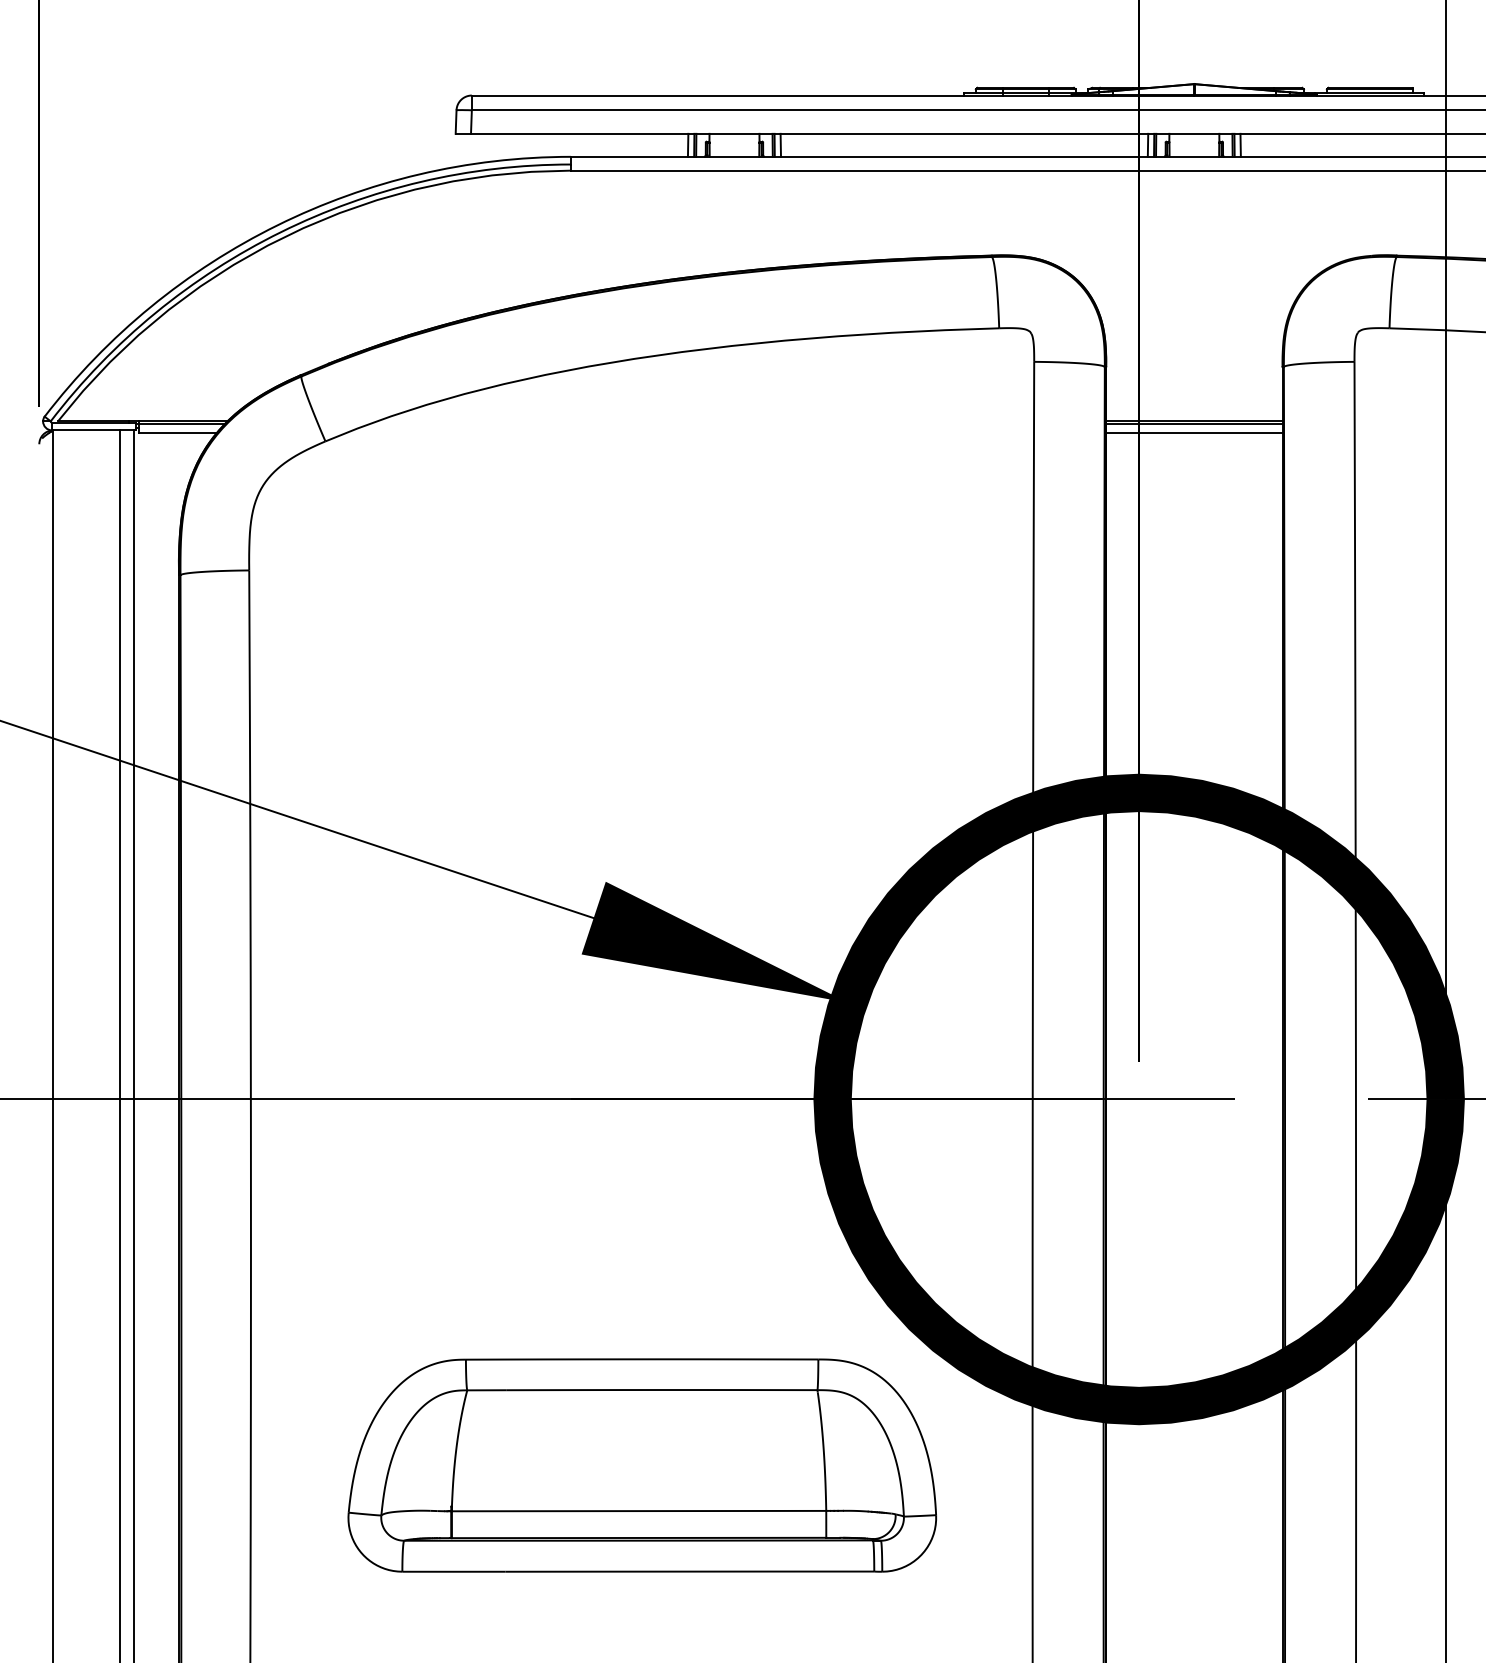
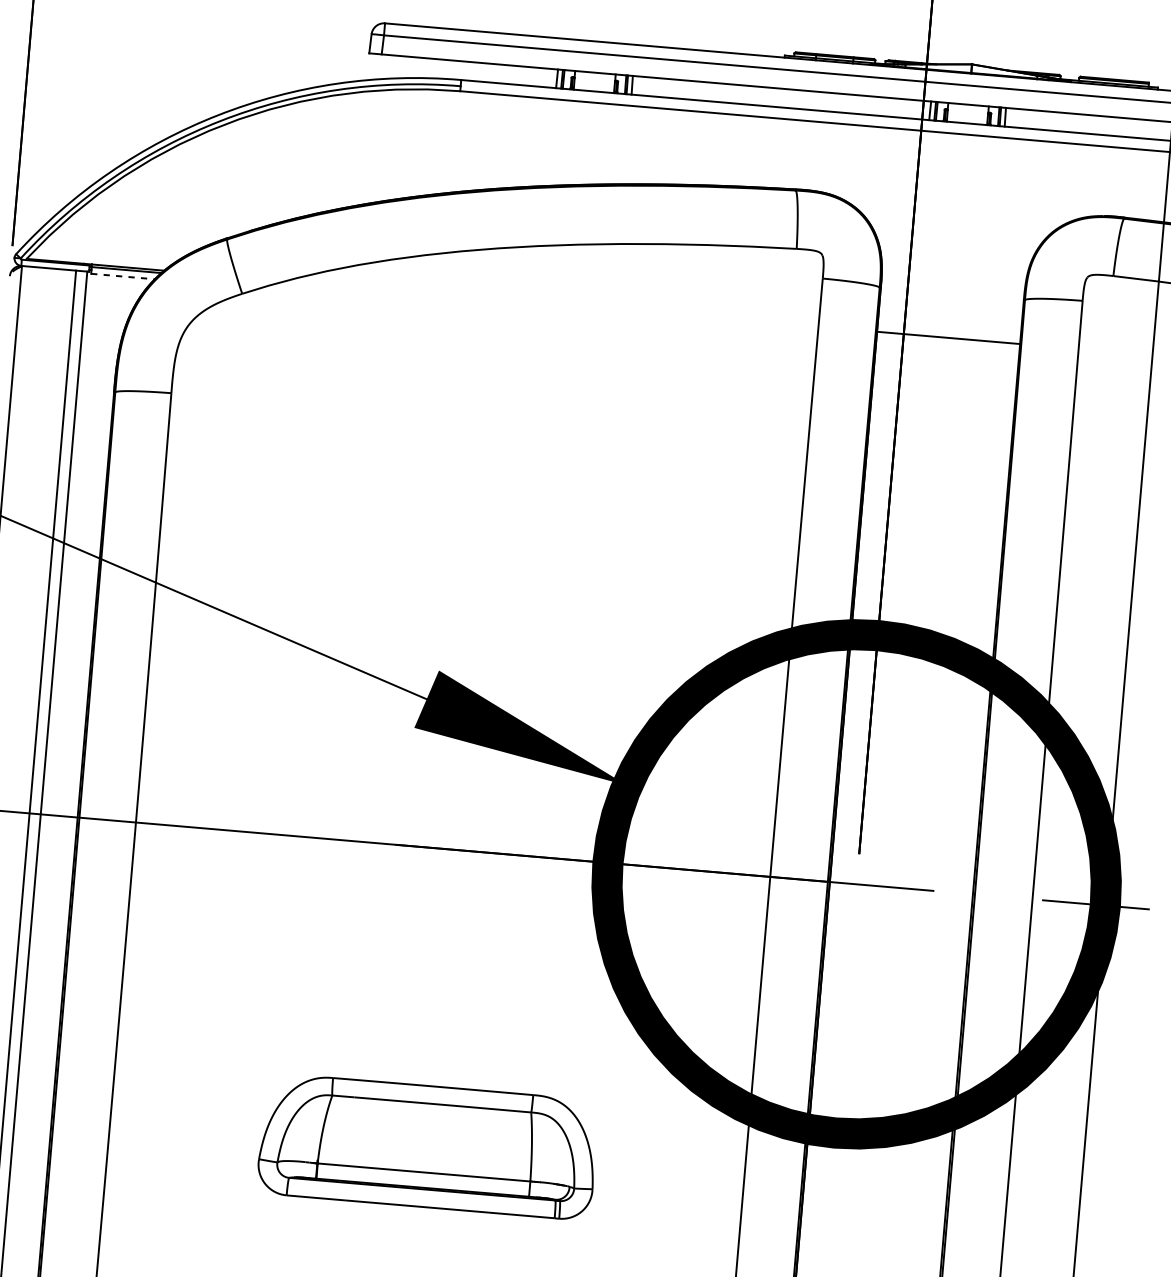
line: (1194, 424) -> (948, 340), removed
line: (178, 432) -> (123, 276), solid -> dashed
line: (1194, 432) -> (947, 347), removed
part: (642, 1465) -> (428, 1146), size x0.7

